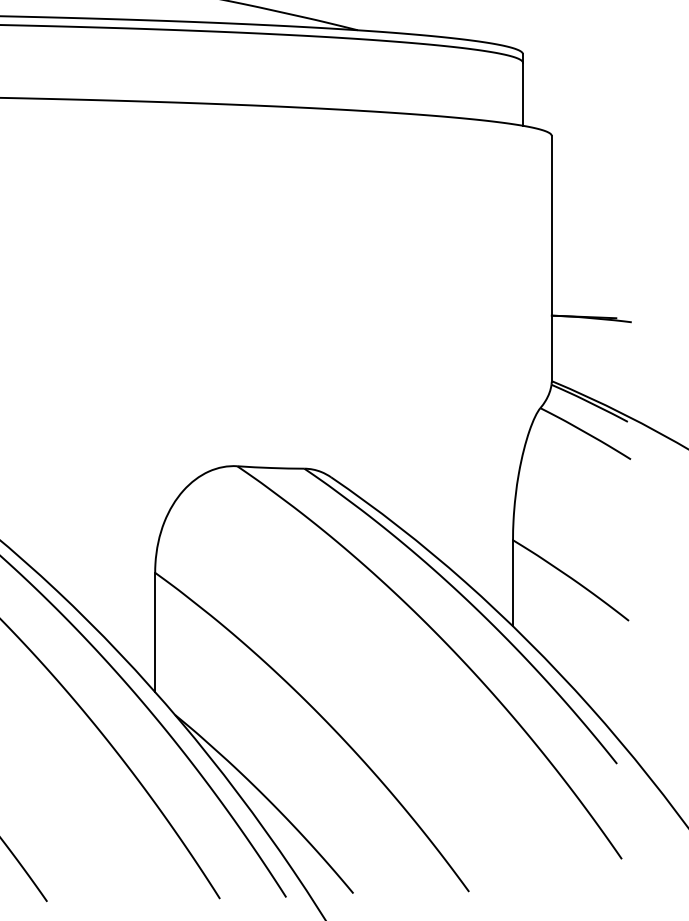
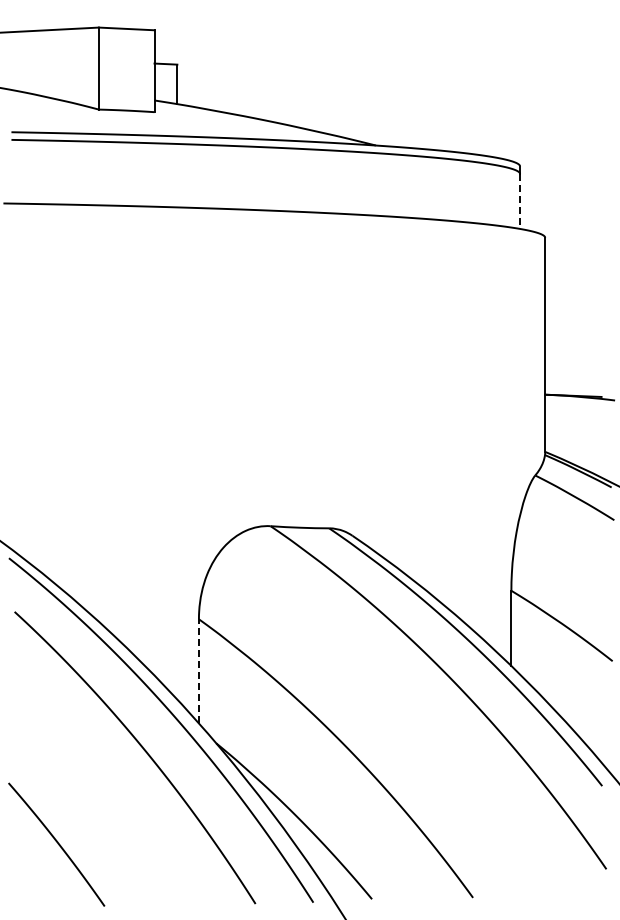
line: (523, 94) -> (520, 201), solid -> dashed
line: (154, 631) -> (198, 670), solid -> dashed

